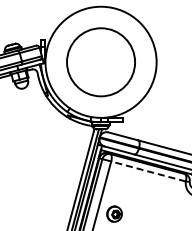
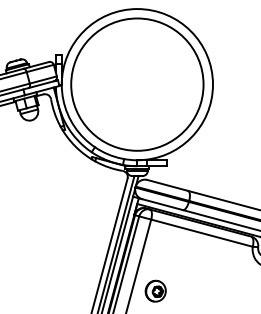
circle: (100, 61) -> (136, 83), size x1.43
line: (148, 171) -> (201, 233), dashed -> solid

